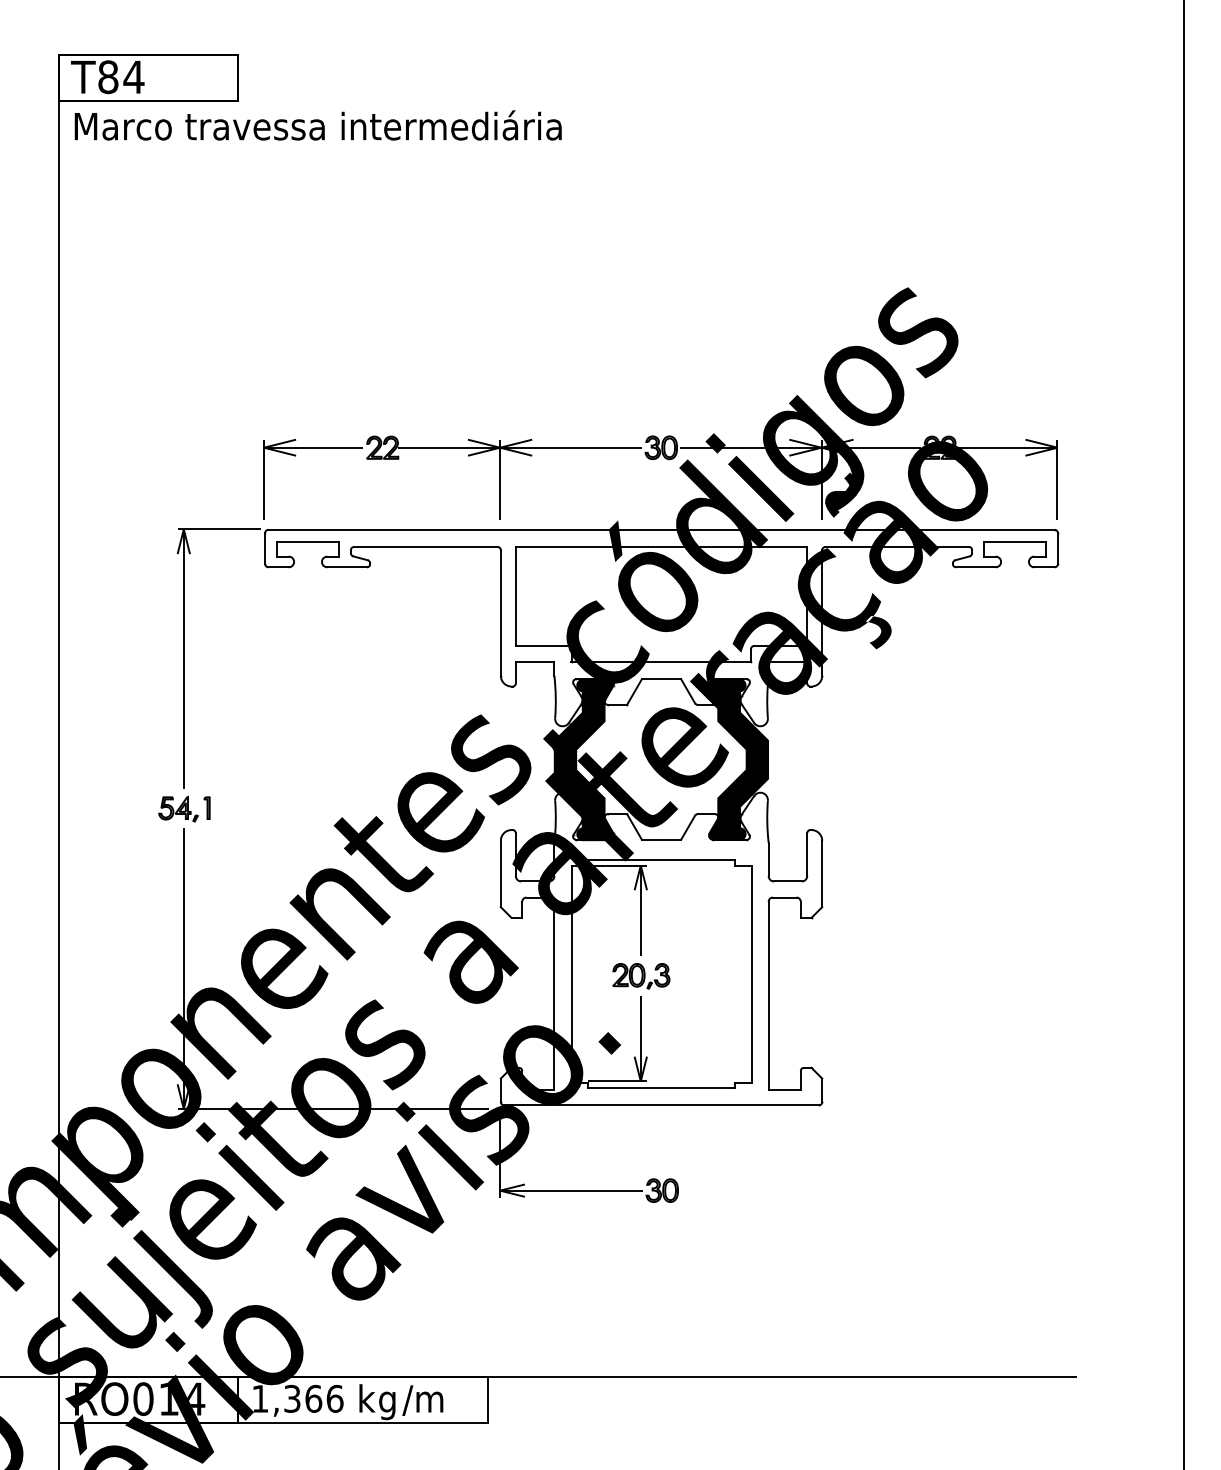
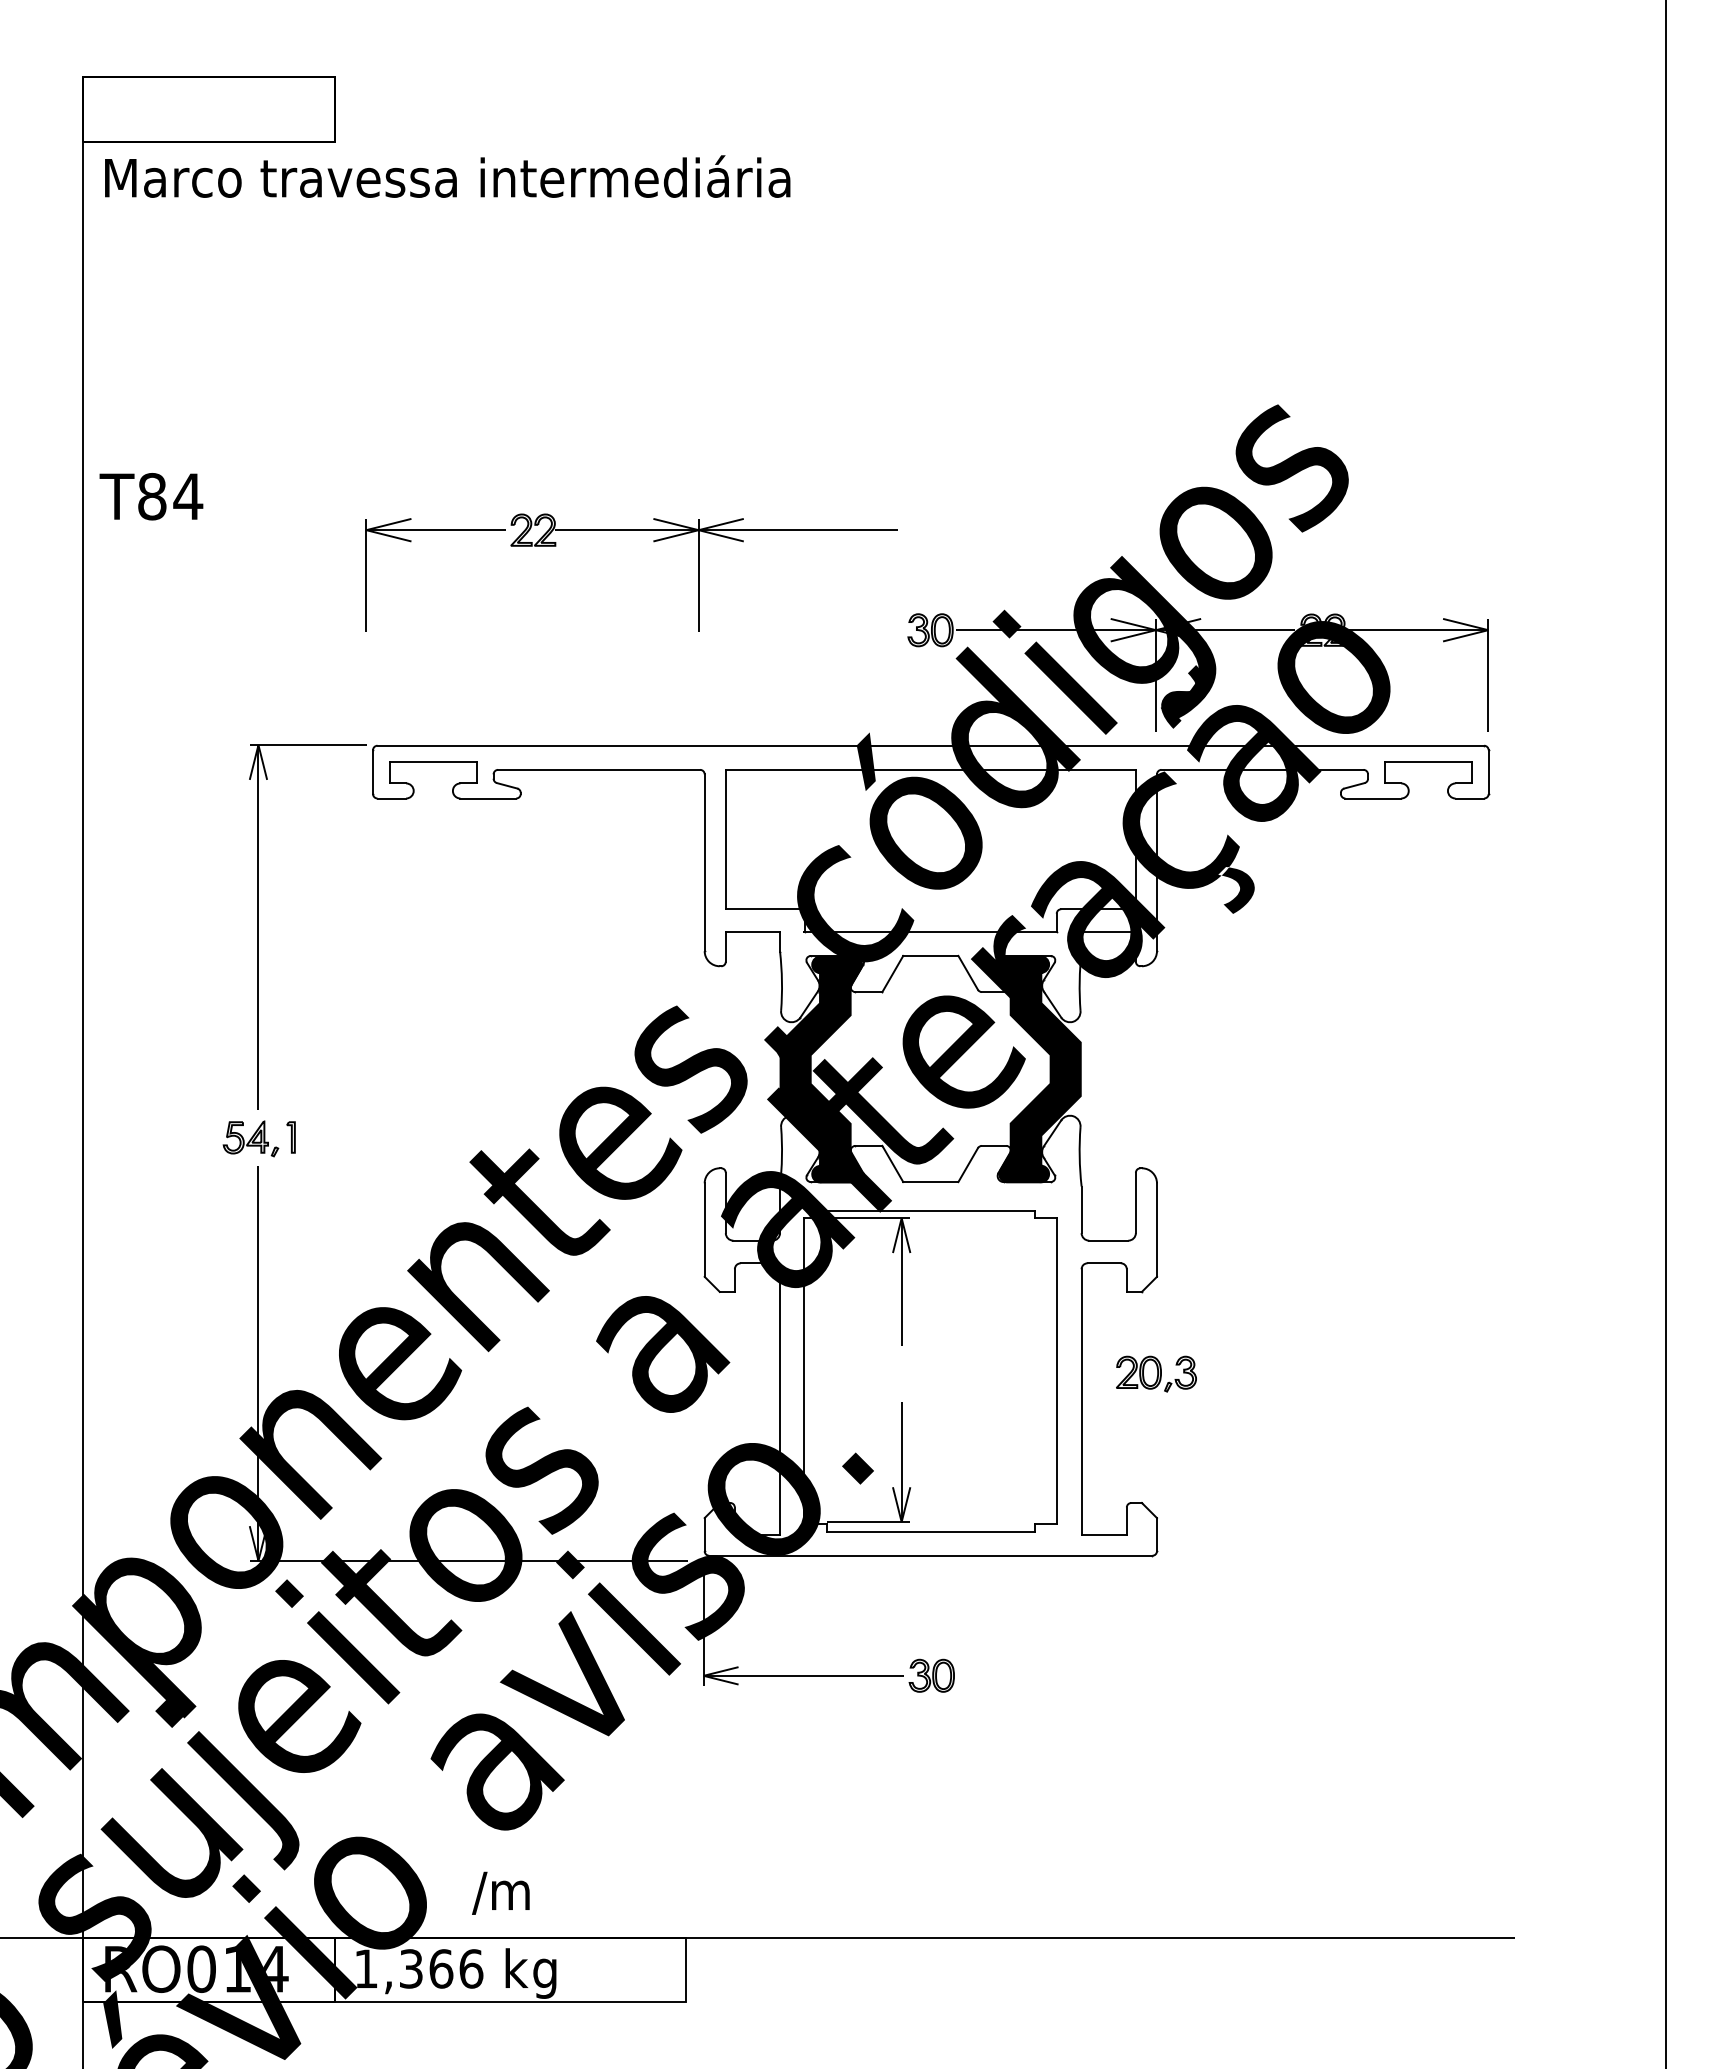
text: (107, 77) -> (151, 496), moved
part: (468, 456) -> (653, 542), moved
part: (641, 975) -> (1156, 1373), moved
text: (422, 1400) -> (500, 1892), moved

